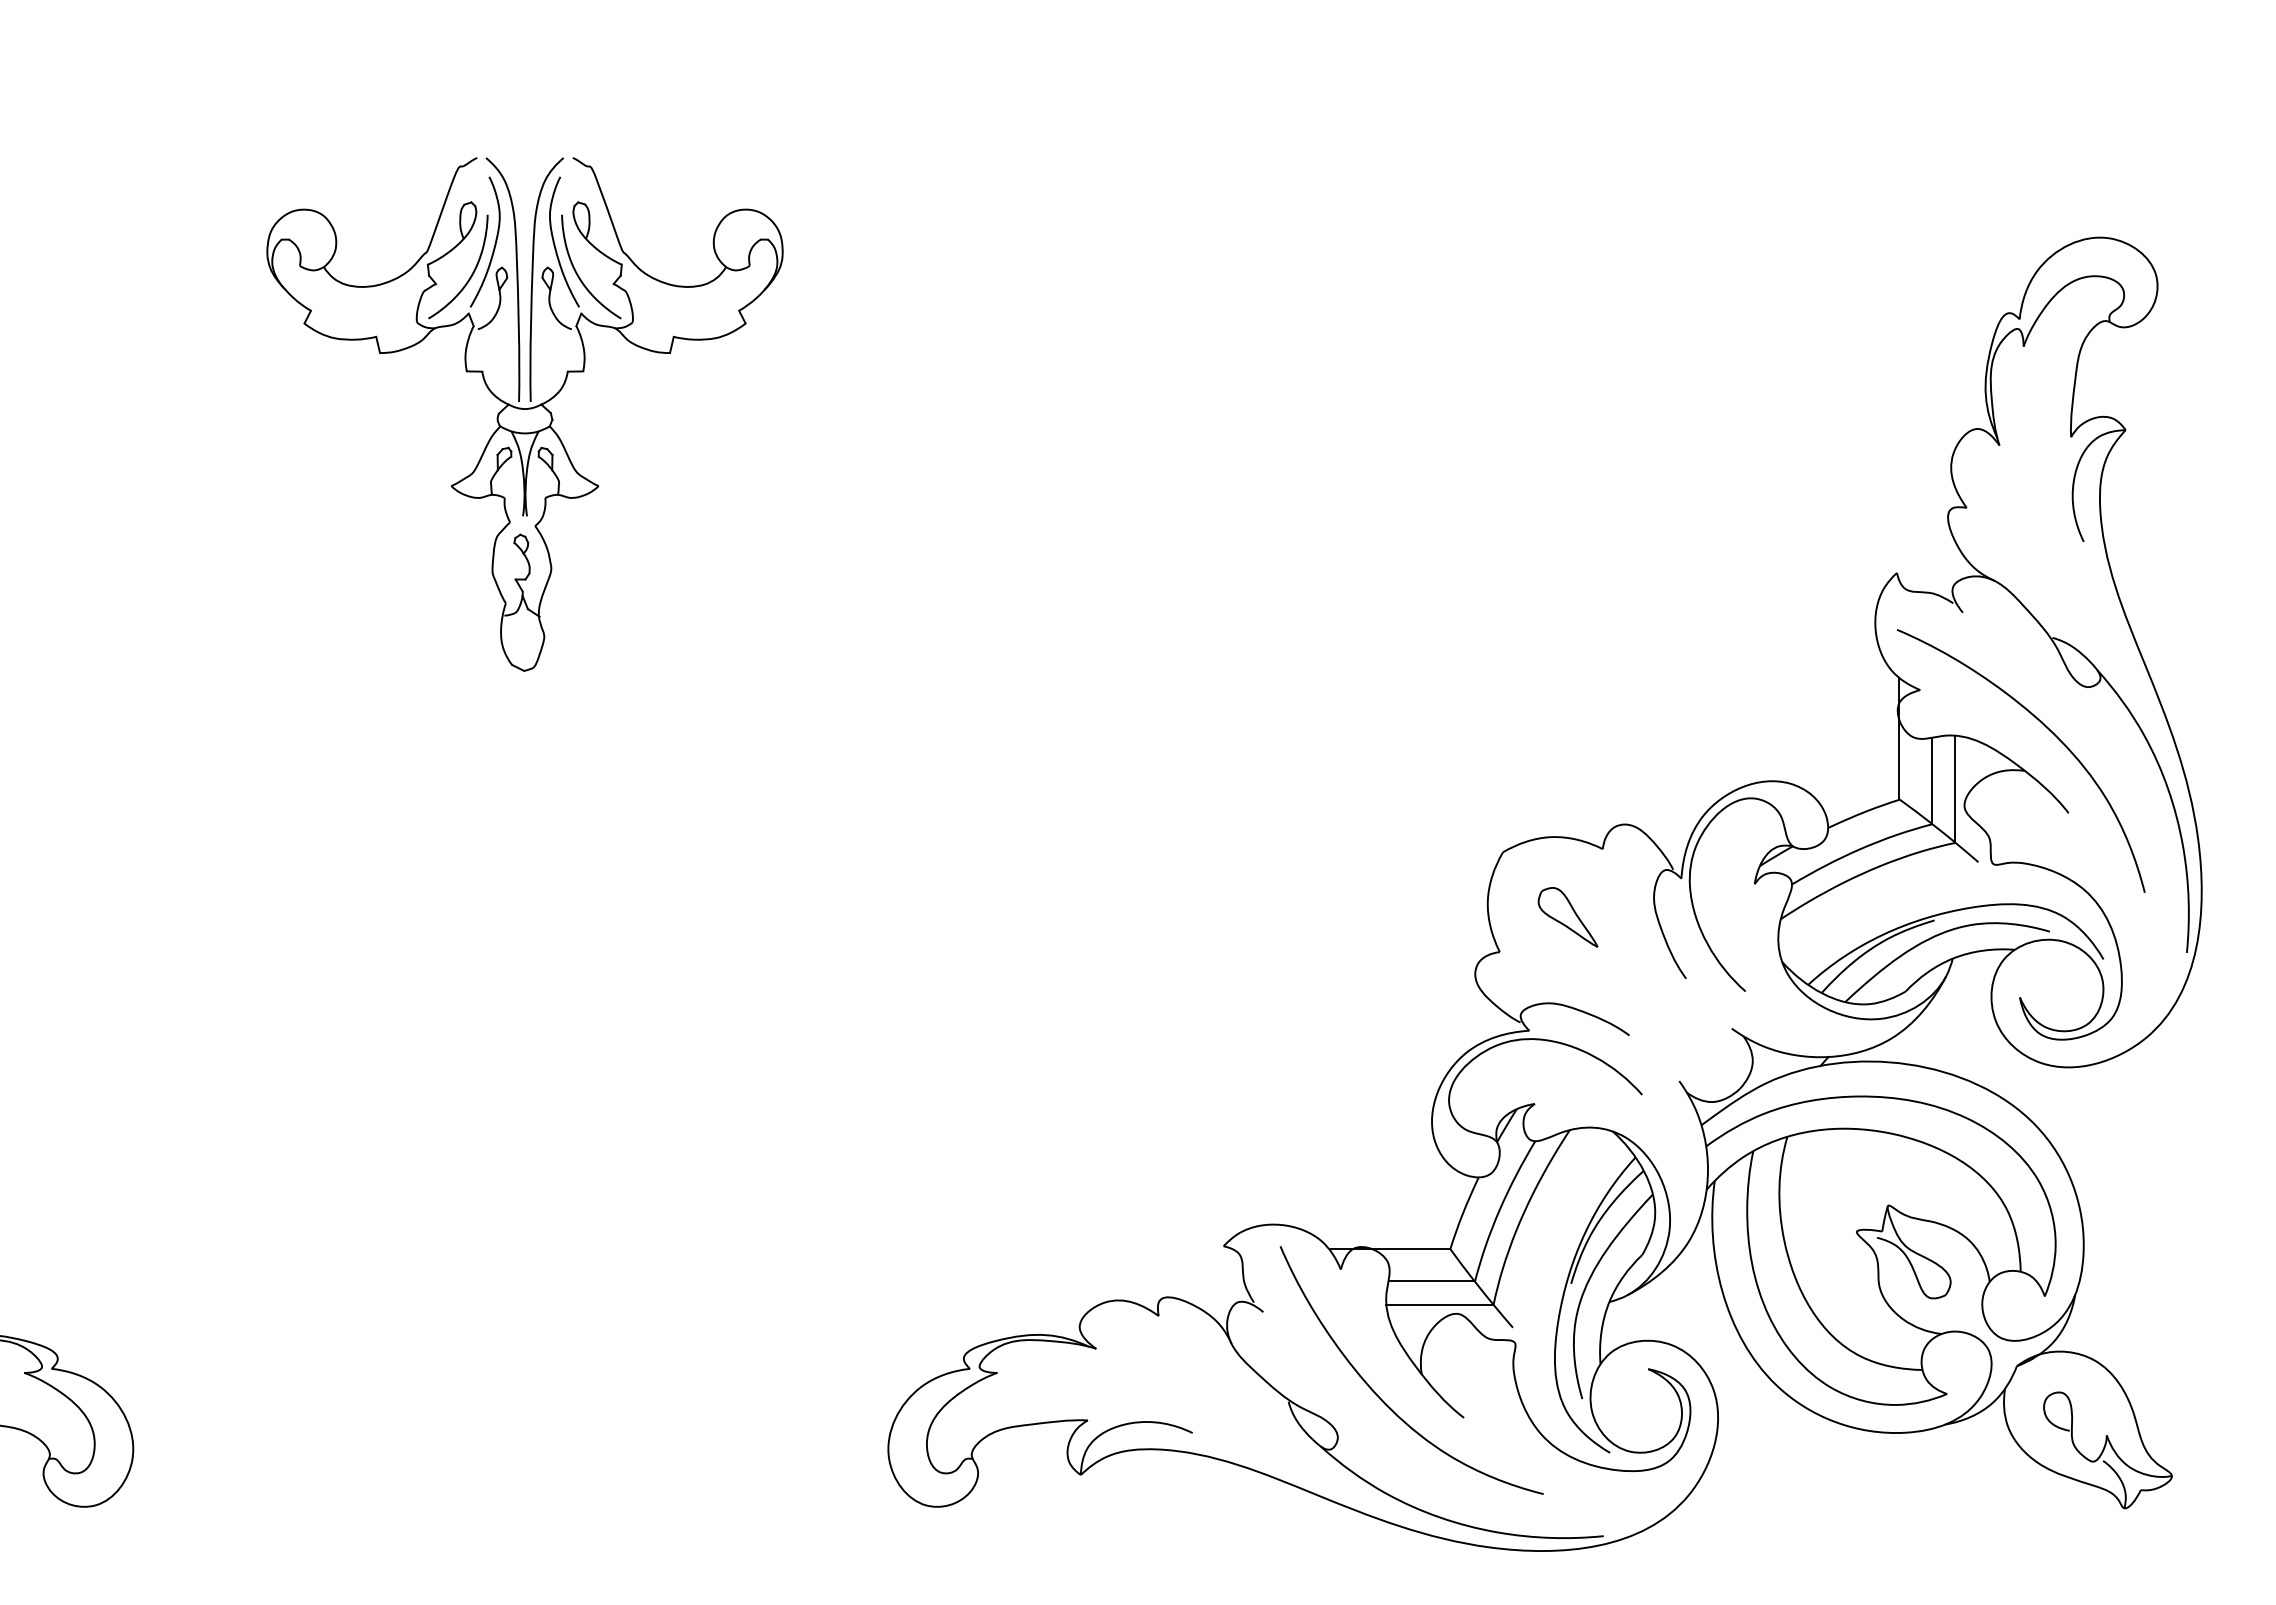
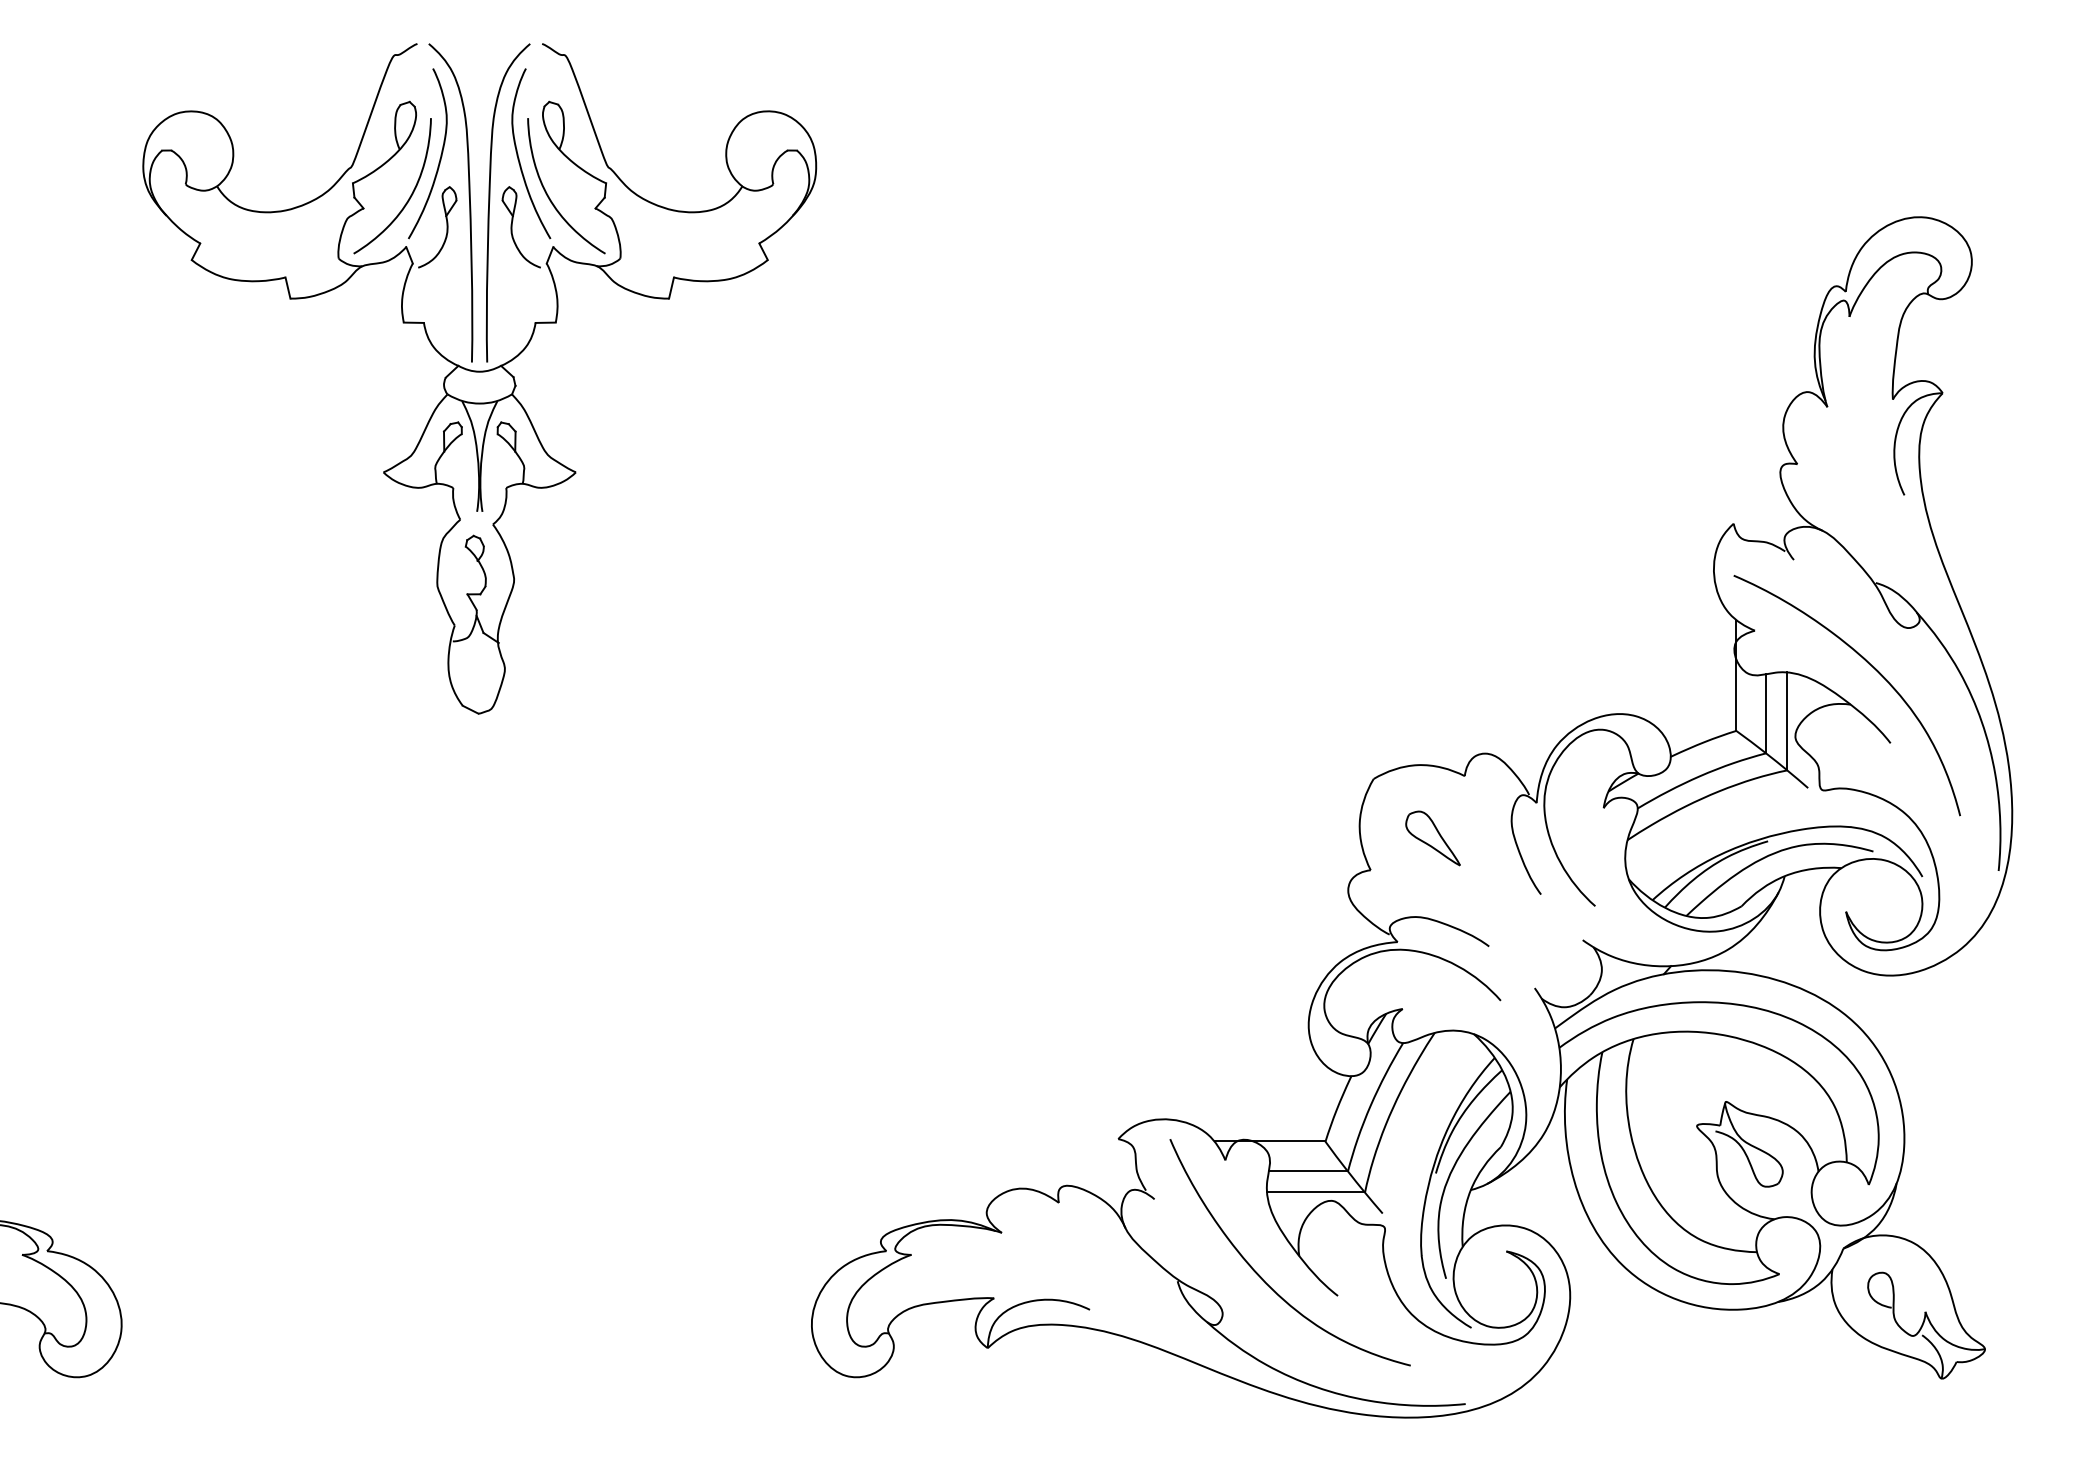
part: (524, 414) -> (479, 378), size x1.43

